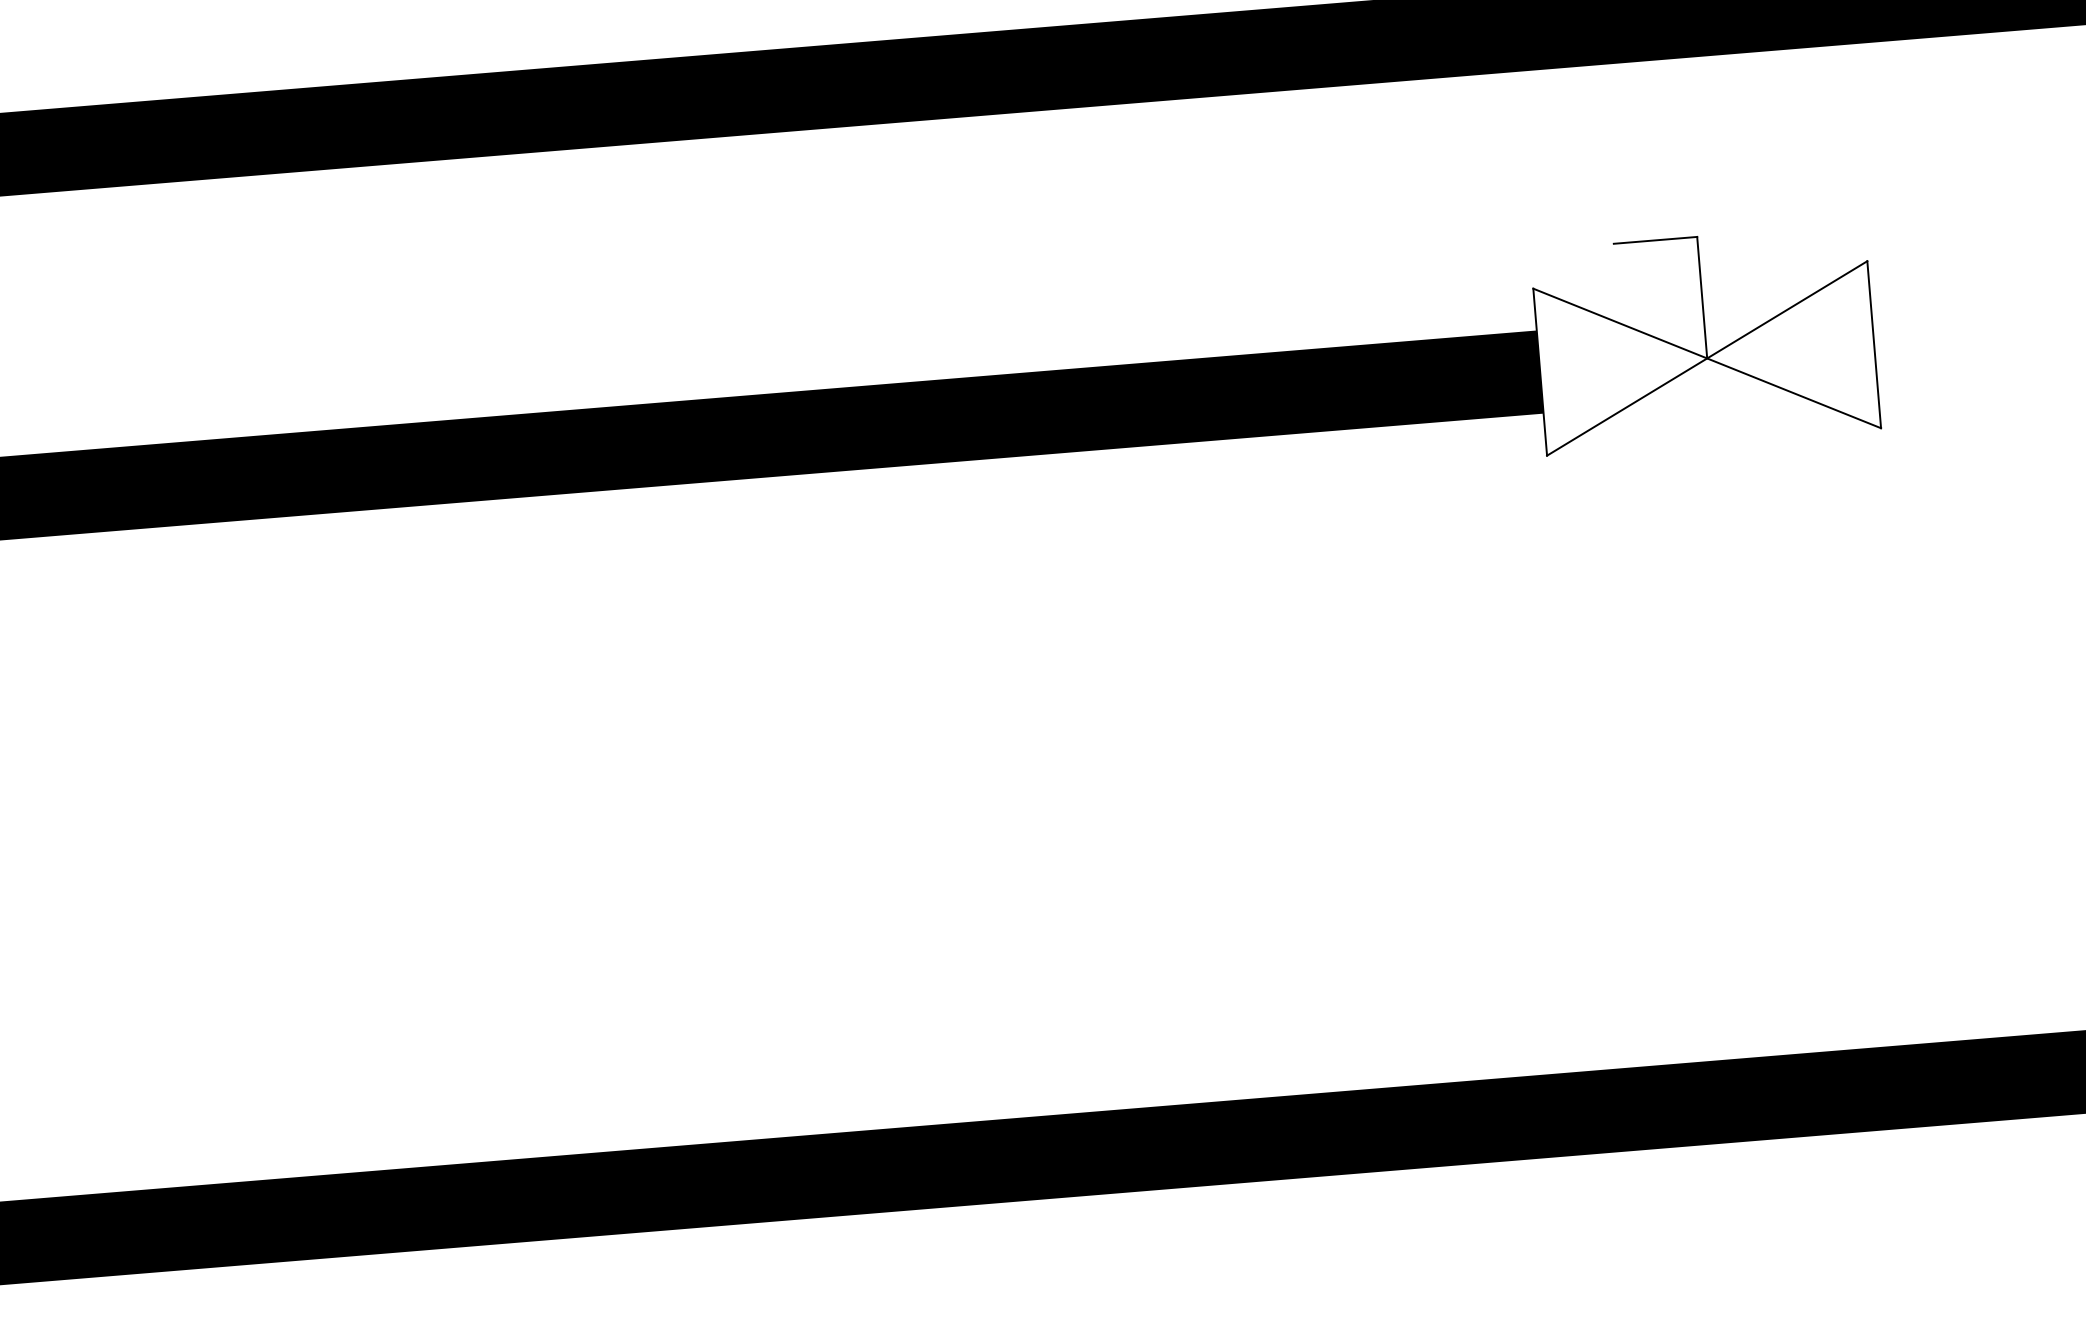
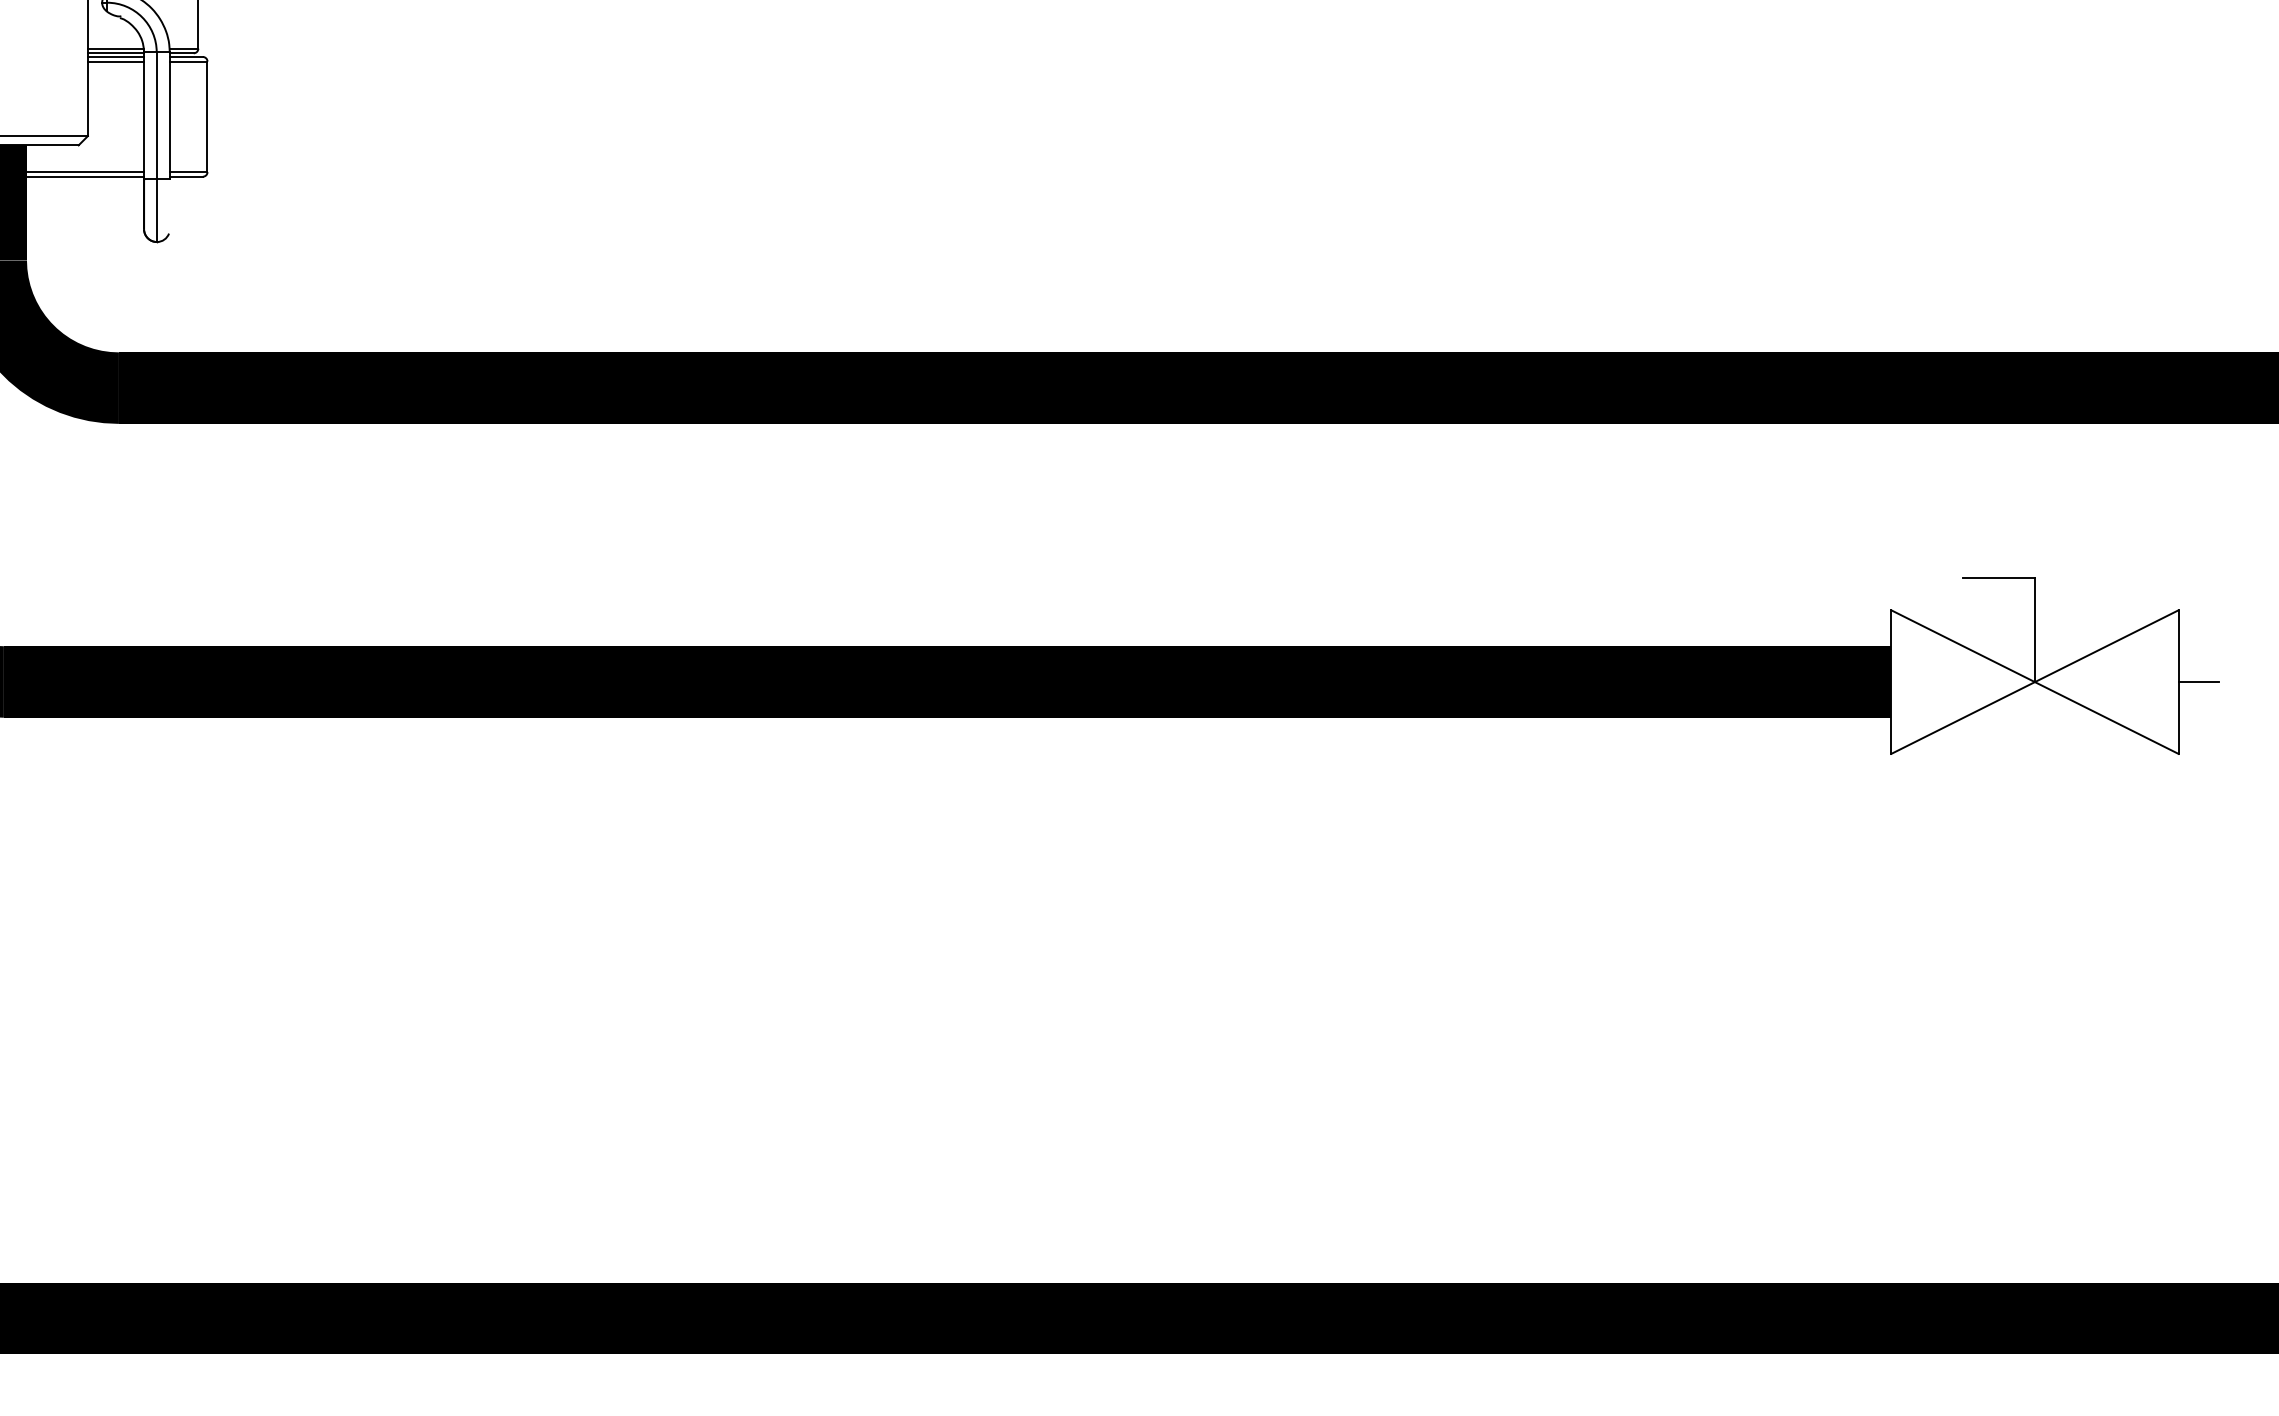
line: (1897, 343) -> (2198, 682), added

